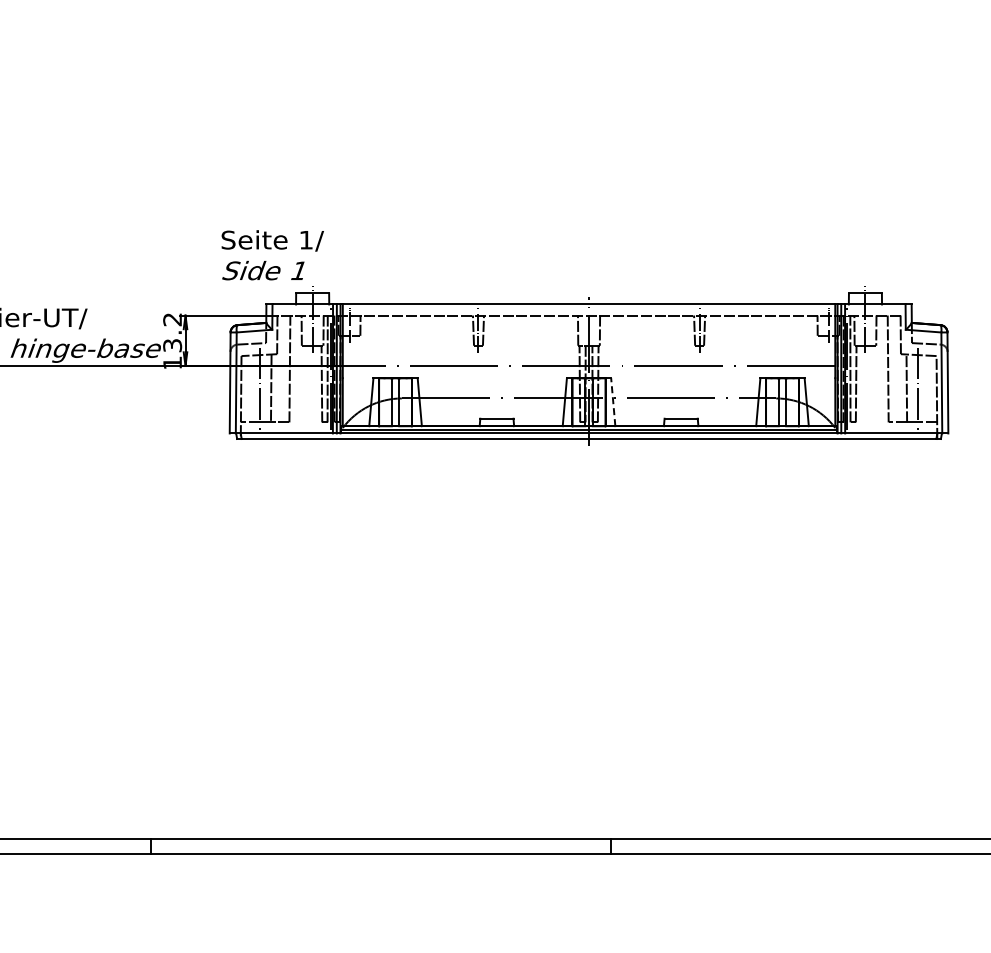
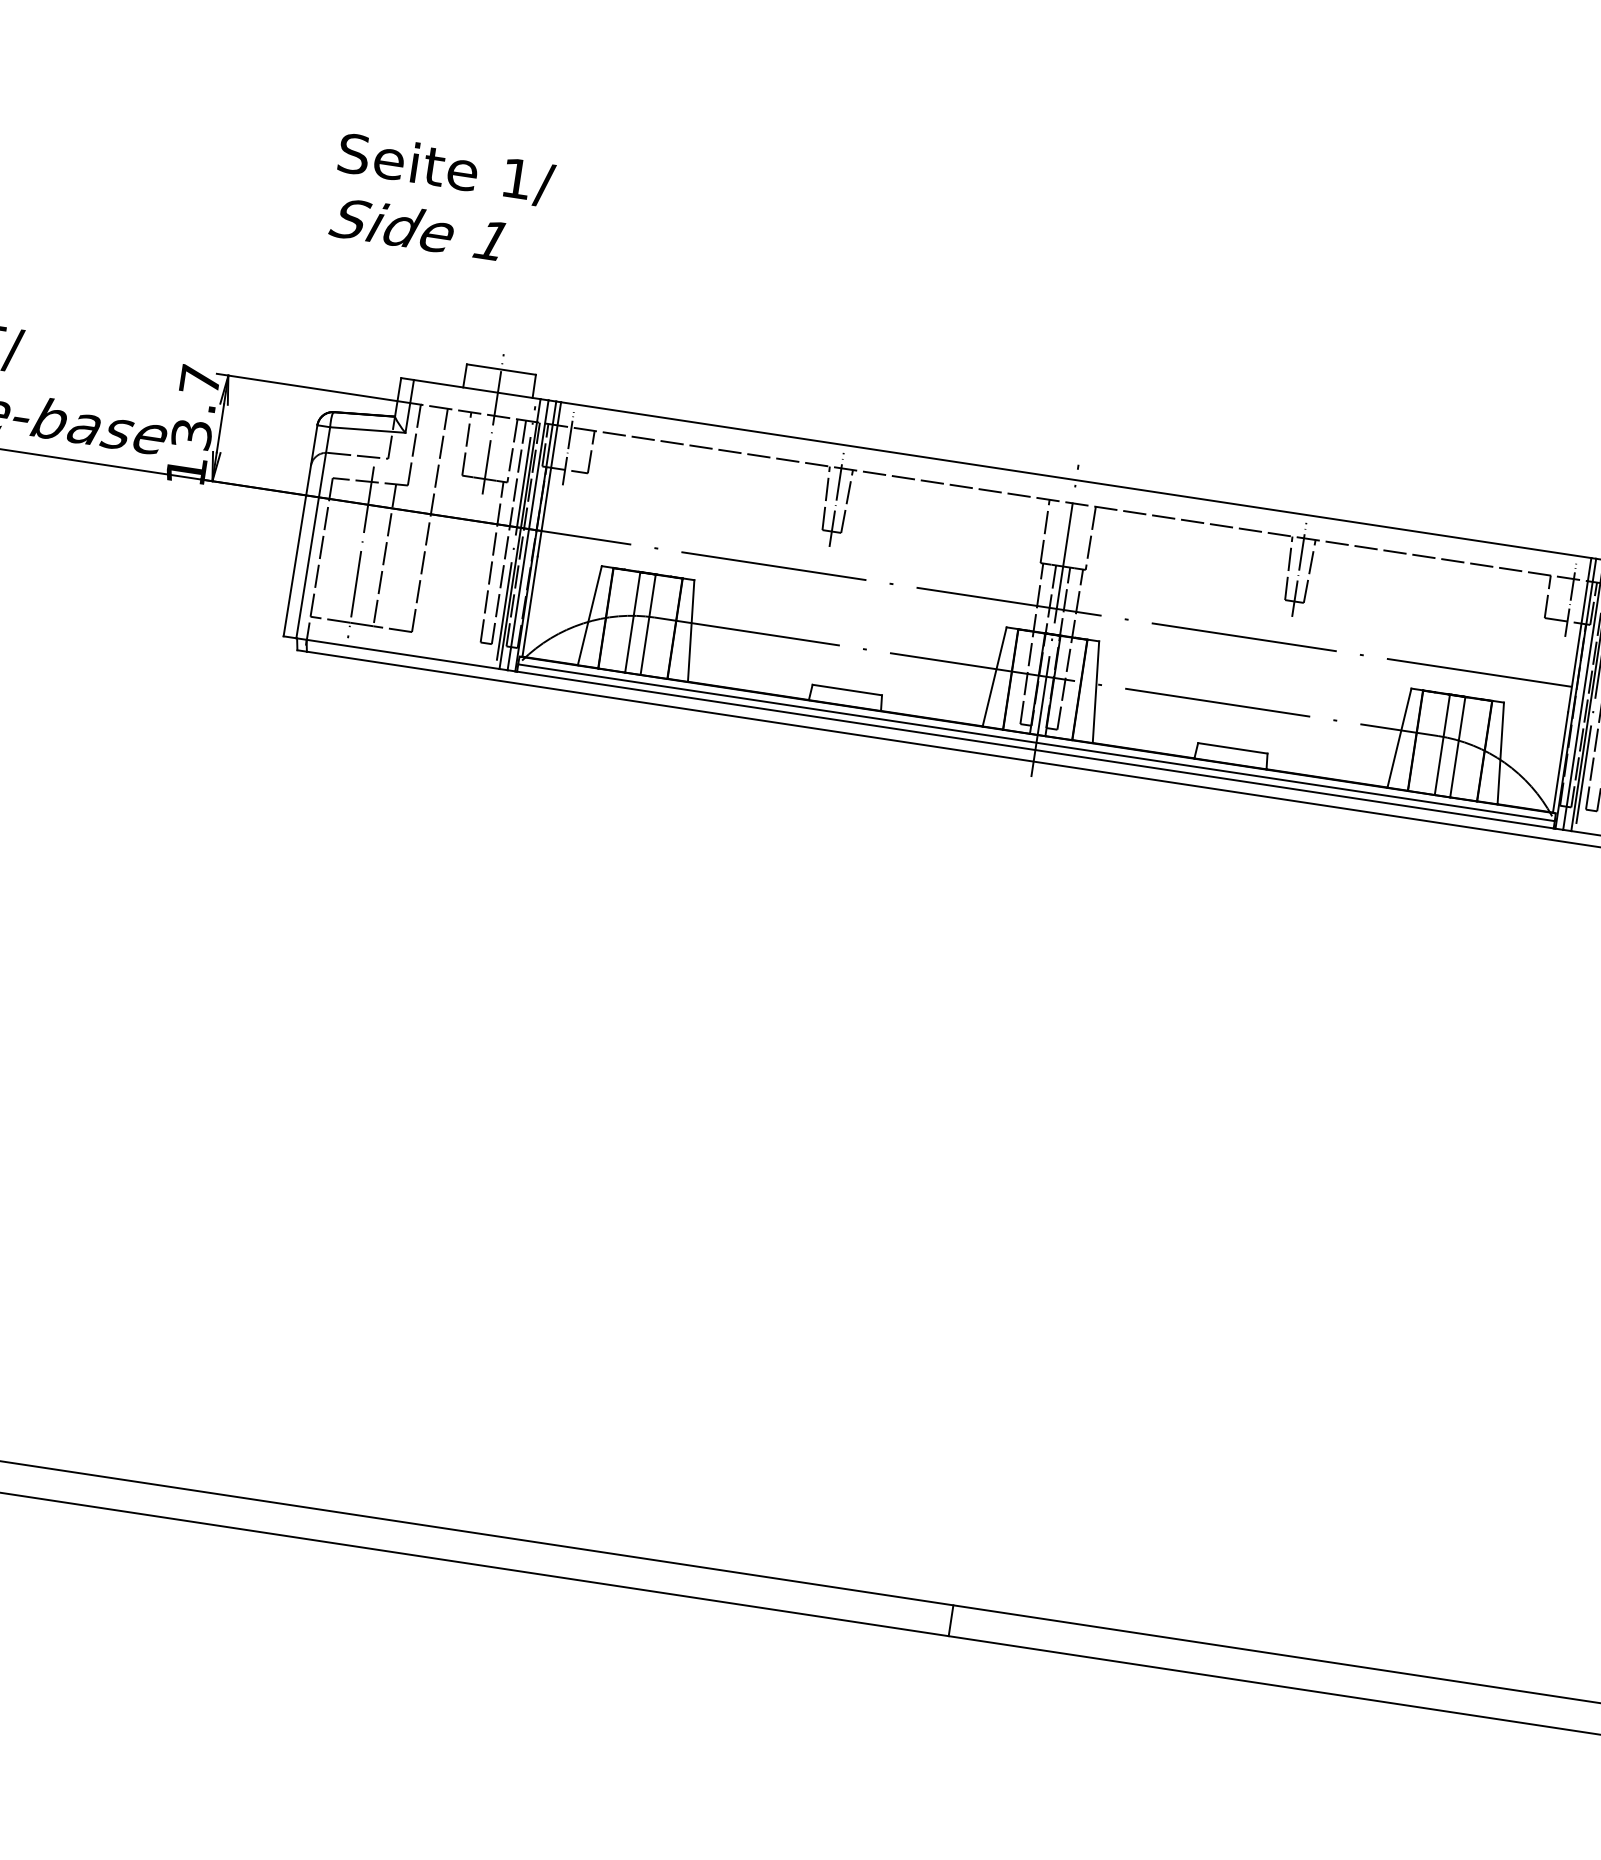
text: (272, 255) -> (441, 200), moved
text: (172, 319) -> (199, 379), 13.2 -> 13.7
line: (613, 401) -> (1096, 690), dashed -> solid

